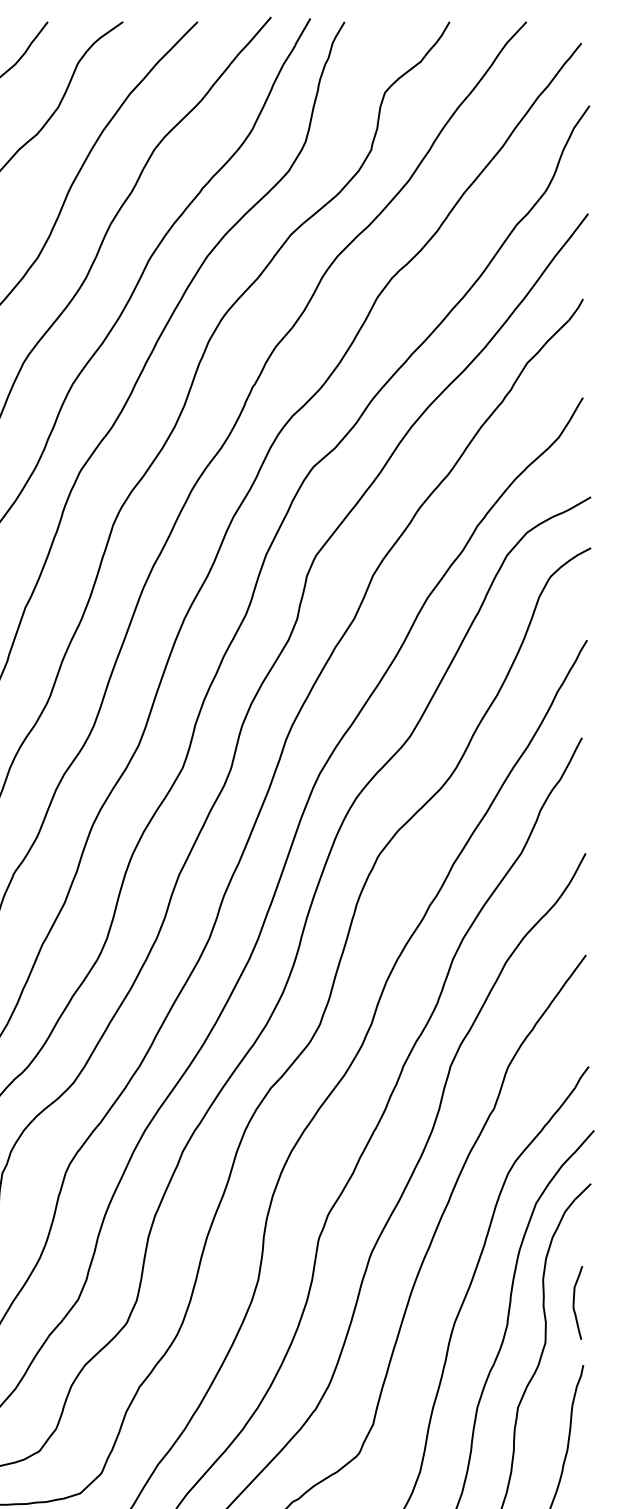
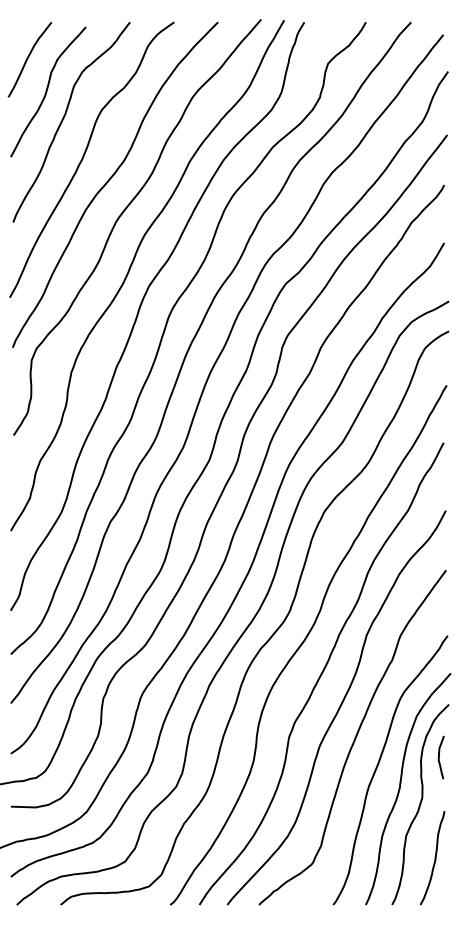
curve: (574, 1302) -> (439, 757), moved

